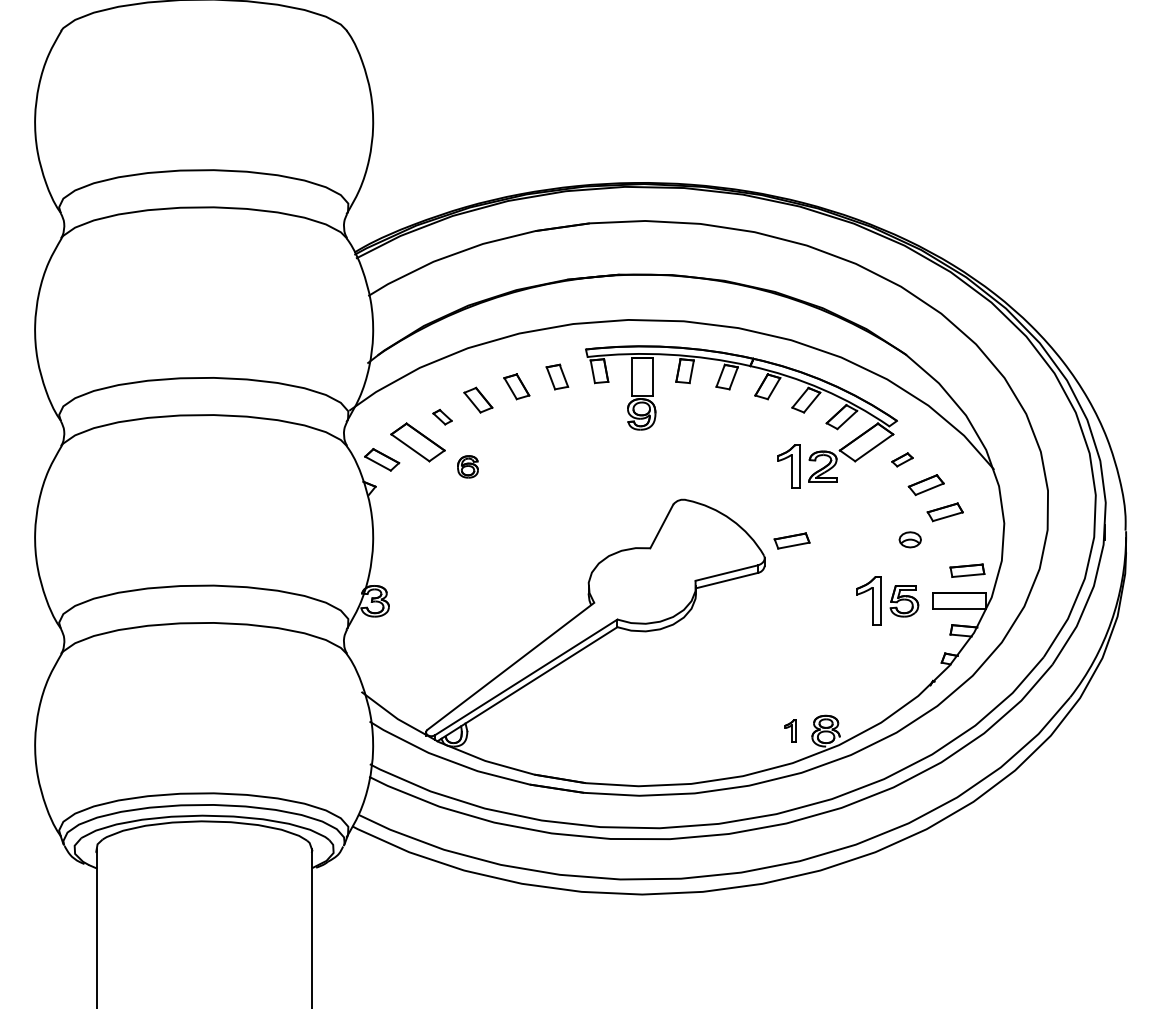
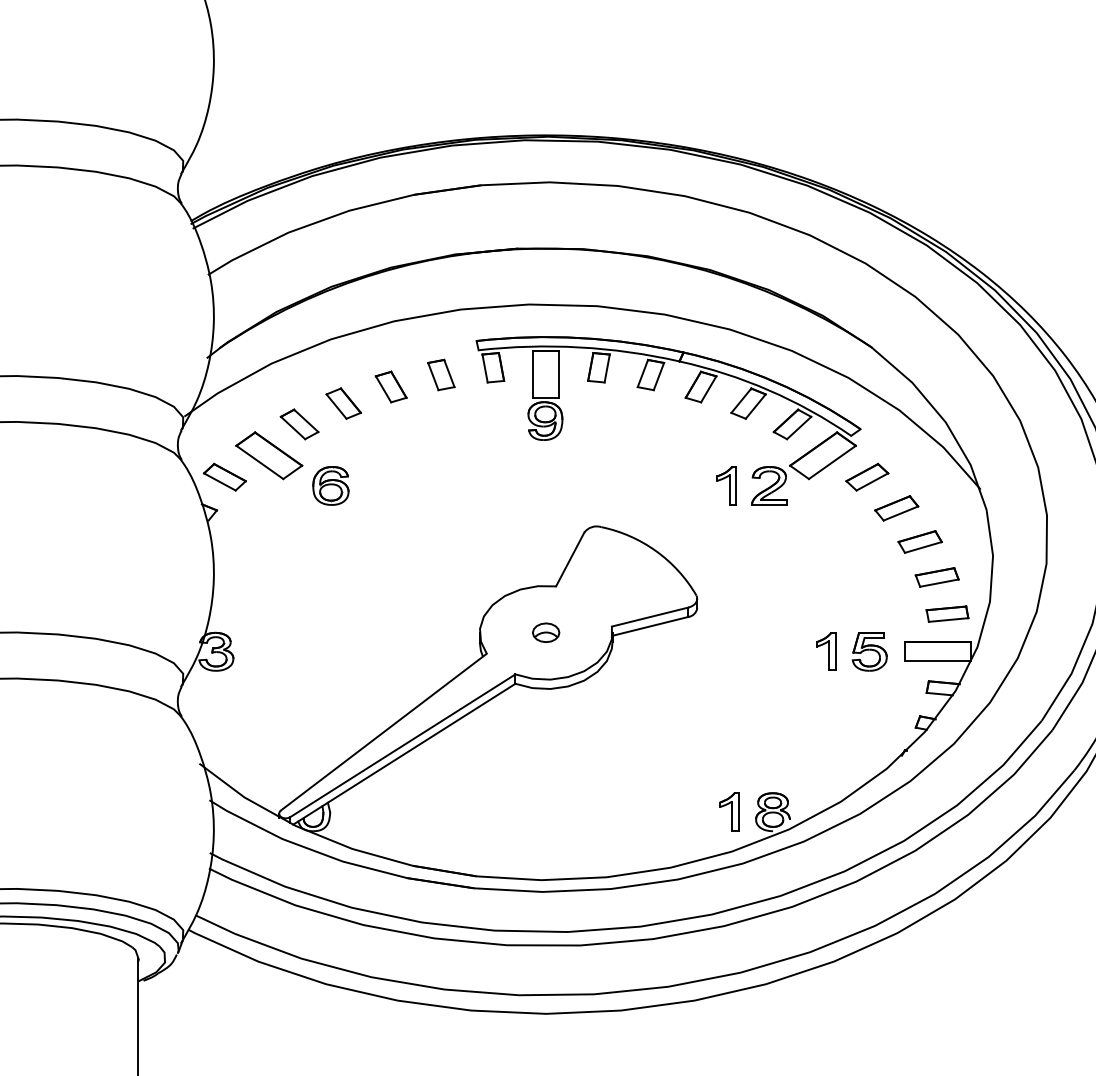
part: (442, 417) -> (299, 424), size x1.67
part: (902, 459) -> (867, 476), size x1.67
part: (467, 466) -> (330, 485), size x1.43
part: (788, 466) -> (726, 485), size x0.71
part: (909, 539) -> (545, 632), moved
part: (791, 540) -> (936, 576), moved
part: (869, 600) -> (826, 650), size x0.62
part: (790, 730) -> (729, 811), size x1.43

